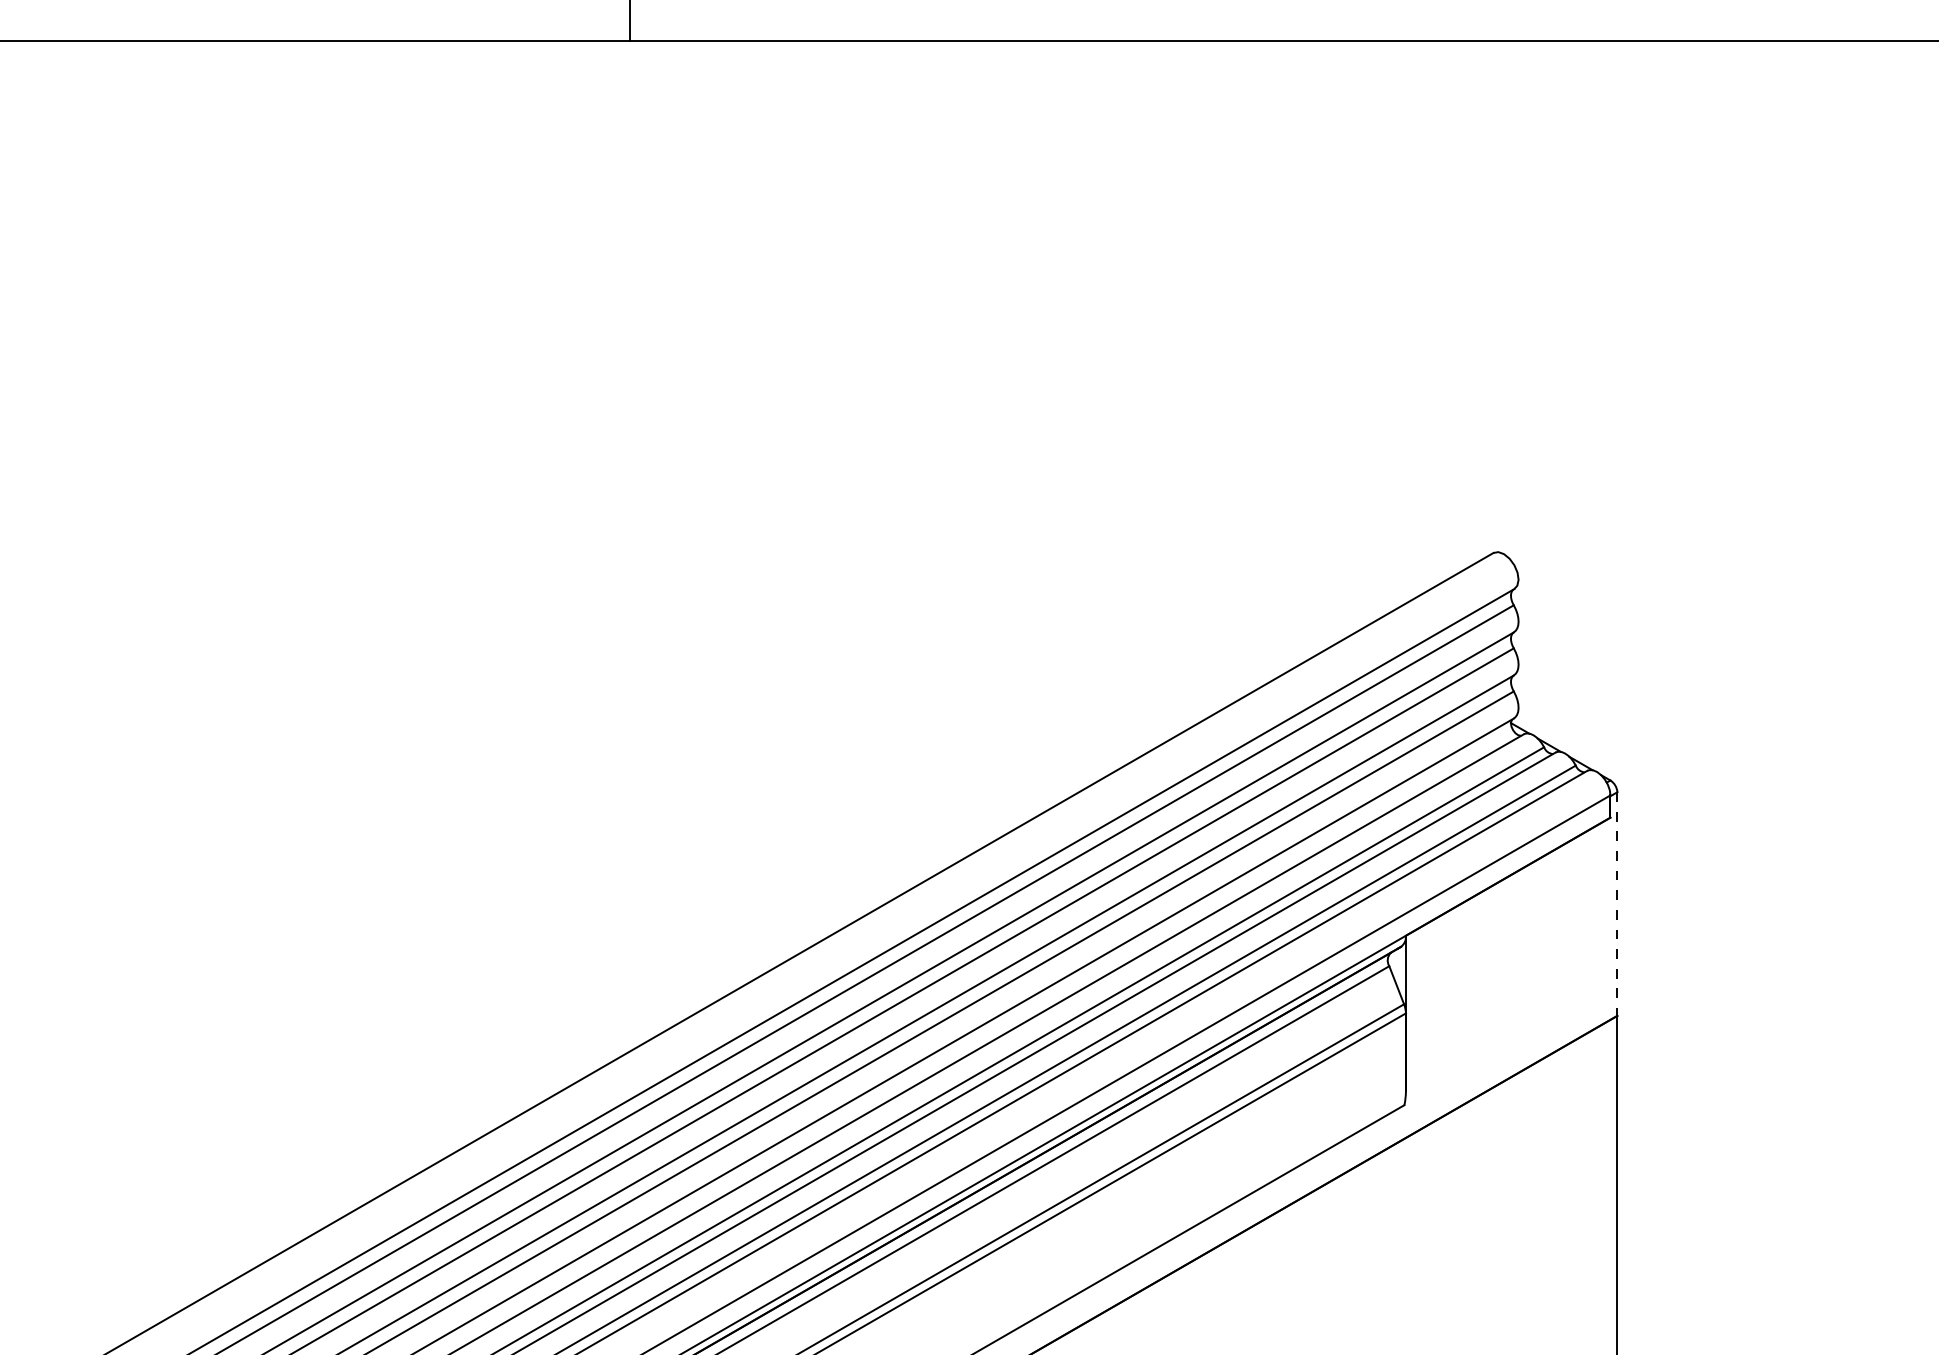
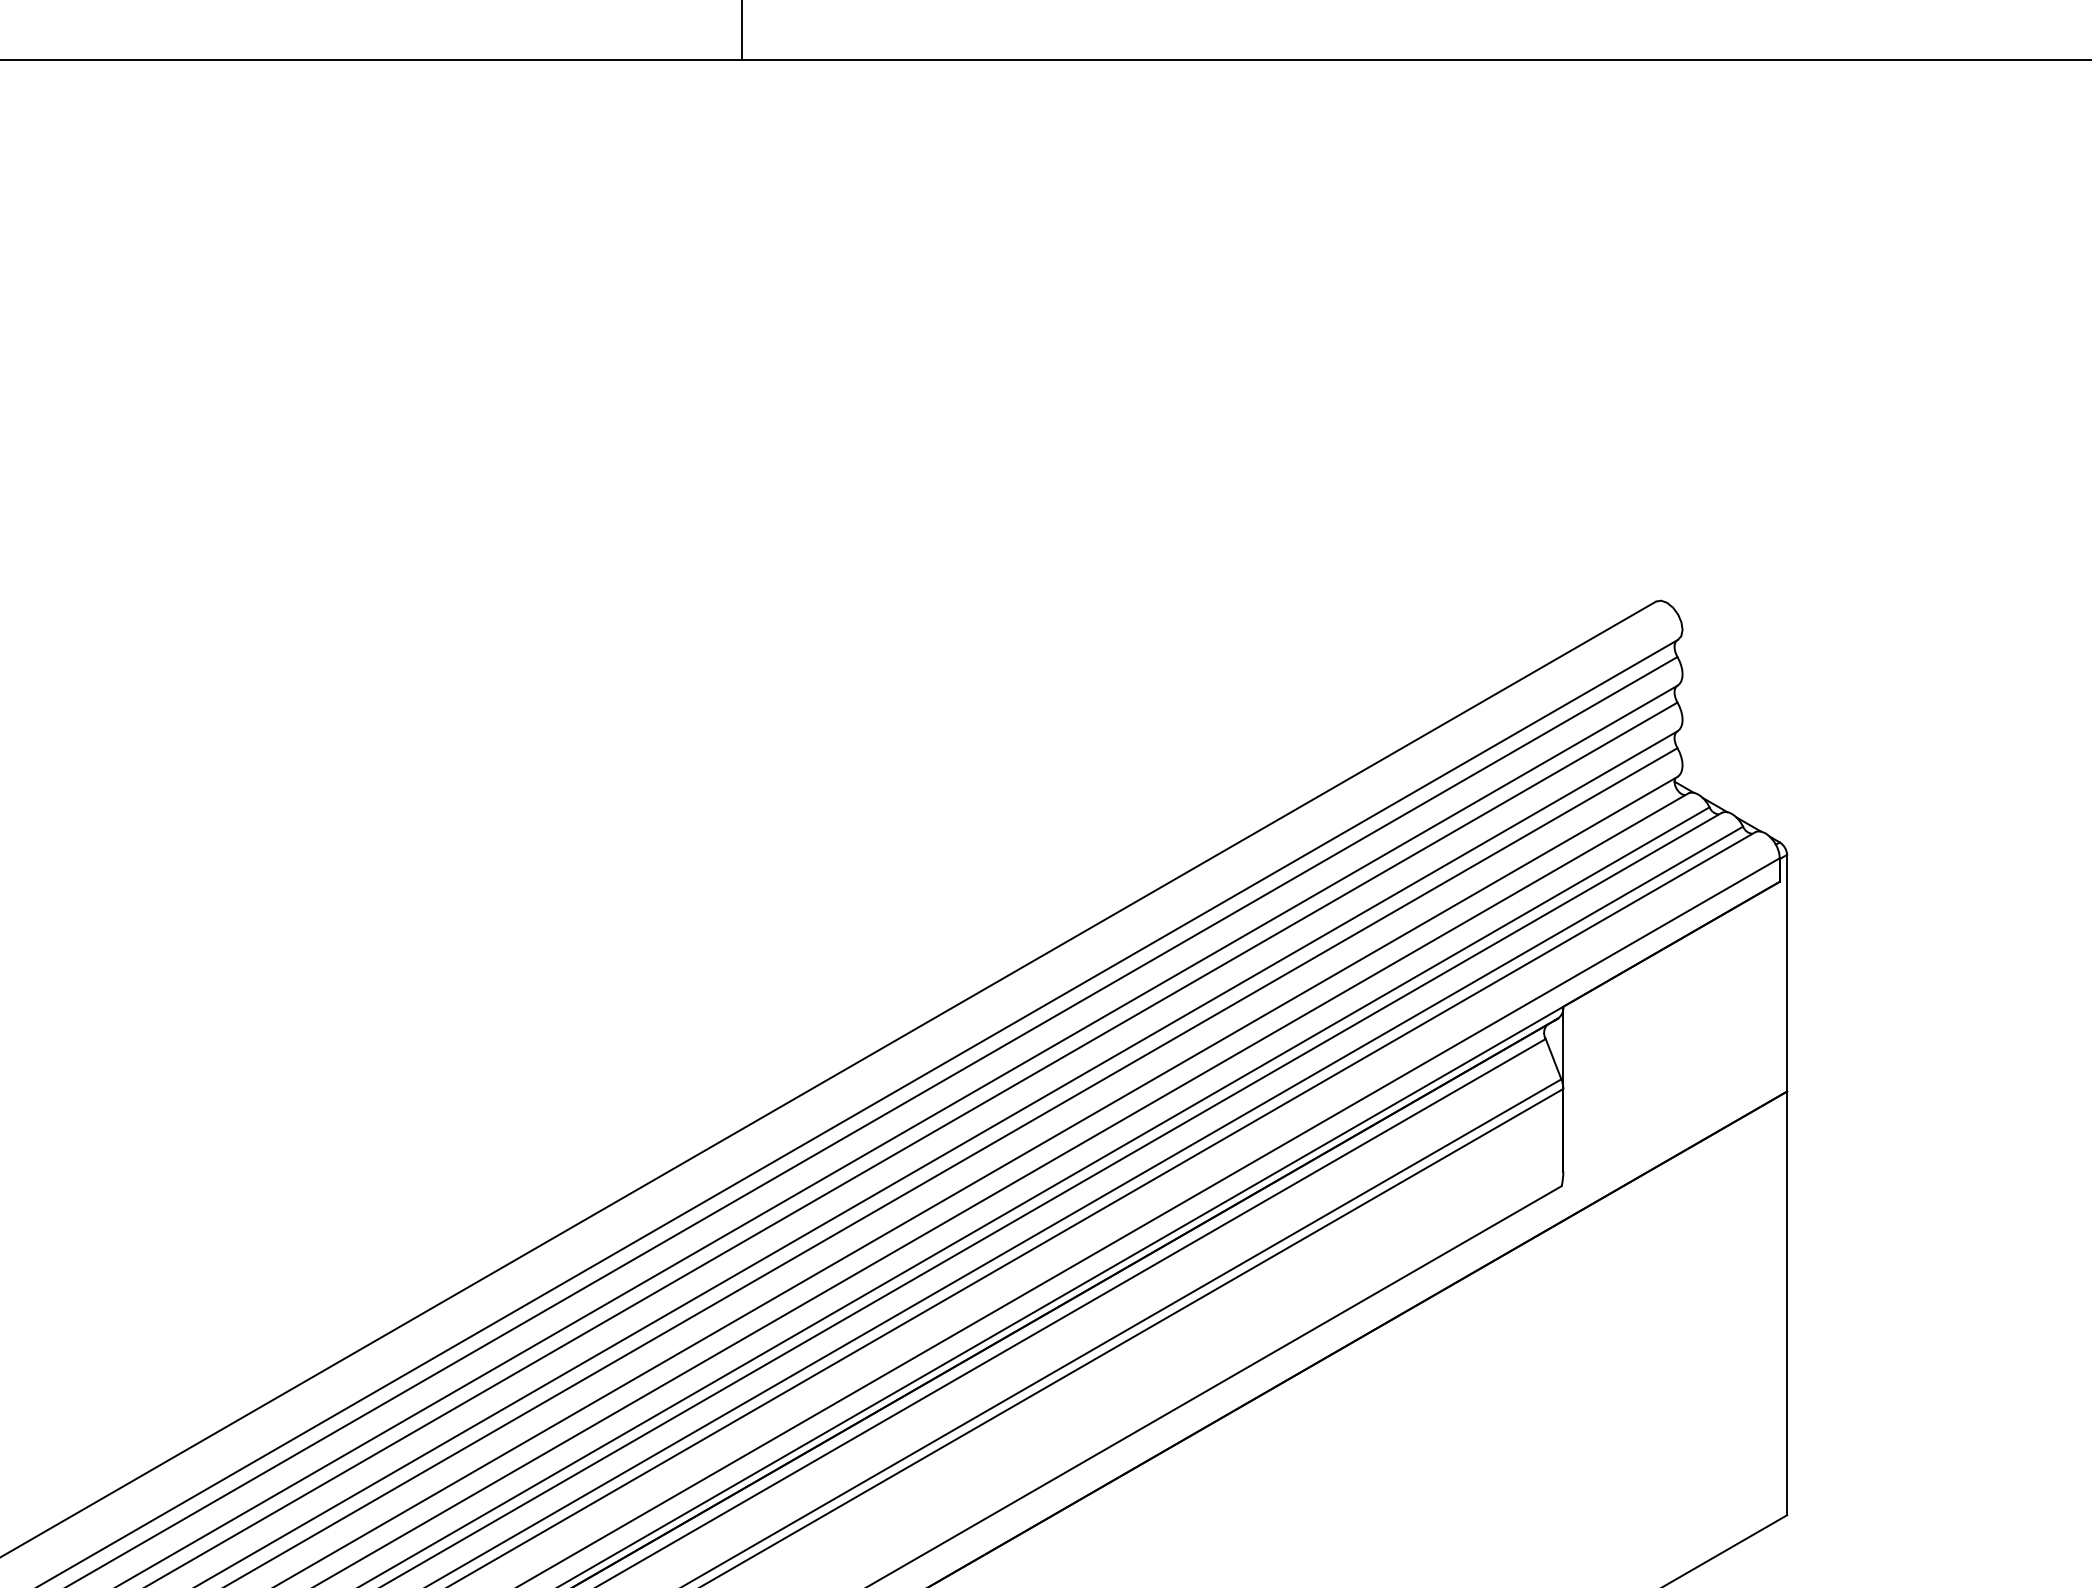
line: (1617, 904) -> (1787, 973), dashed -> solid

